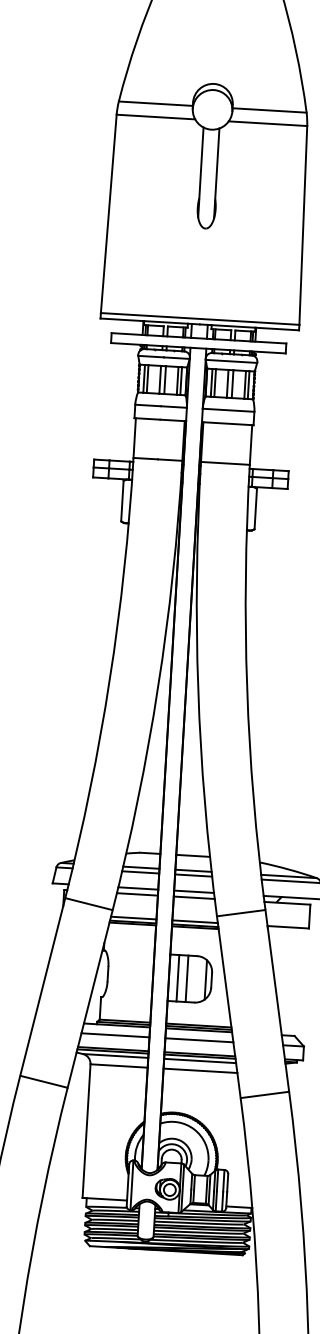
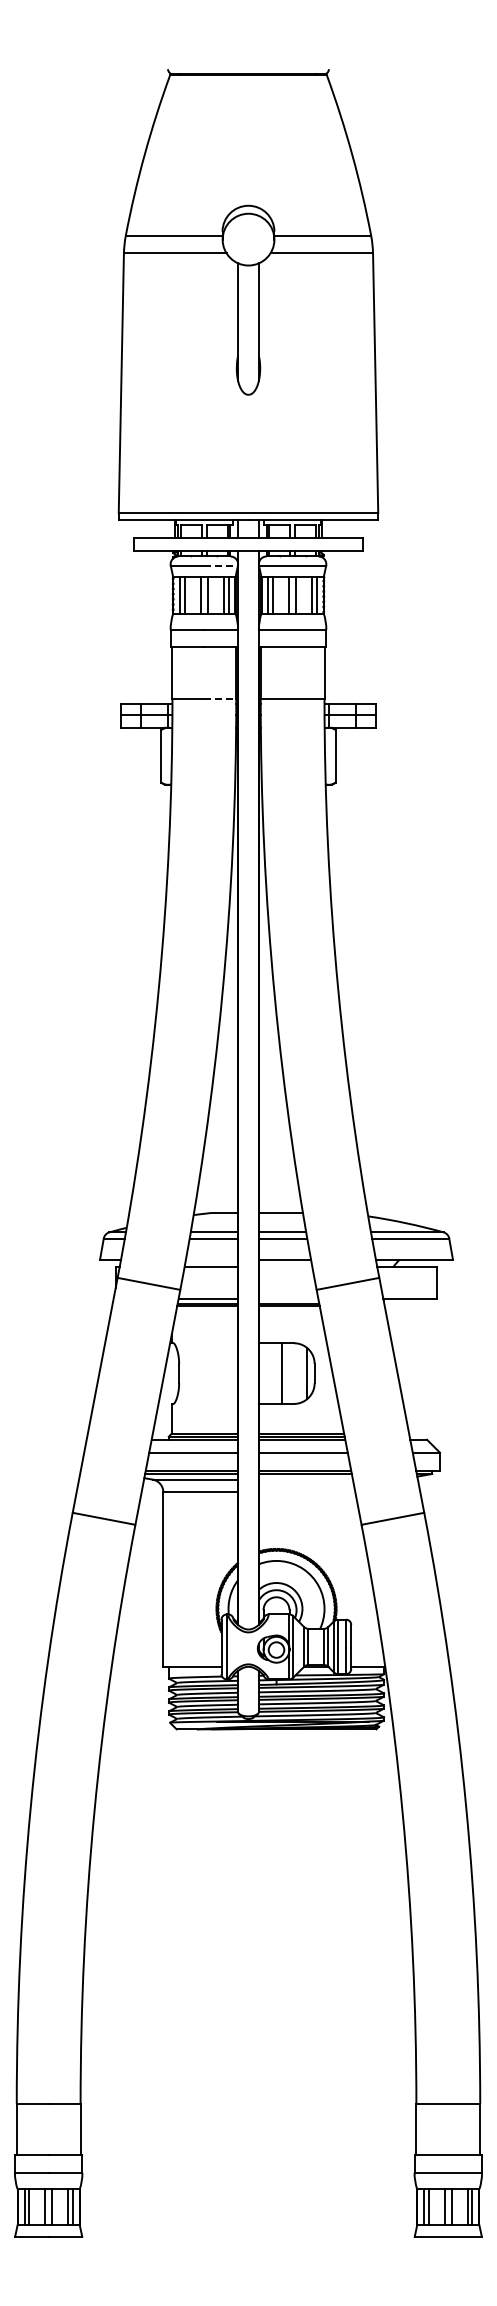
line: (177, 357) -> (221, 565), solid -> dashed
line: (170, 460) -> (220, 699), solid -> dashed
line: (137, 888) -> (211, 1259), removed
line: (194, 897) -> (285, 1267), removed
line: (195, 921) -> (288, 1298), removed
line: (177, 978) -> (270, 1373), removed
line: (199, 1060) -> (305, 1479), removed
line: (200, 1070) -> (306, 1492), removed

